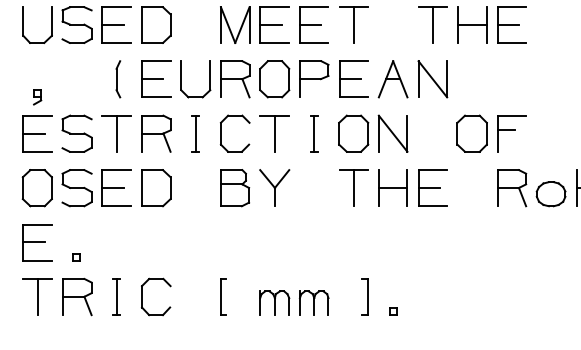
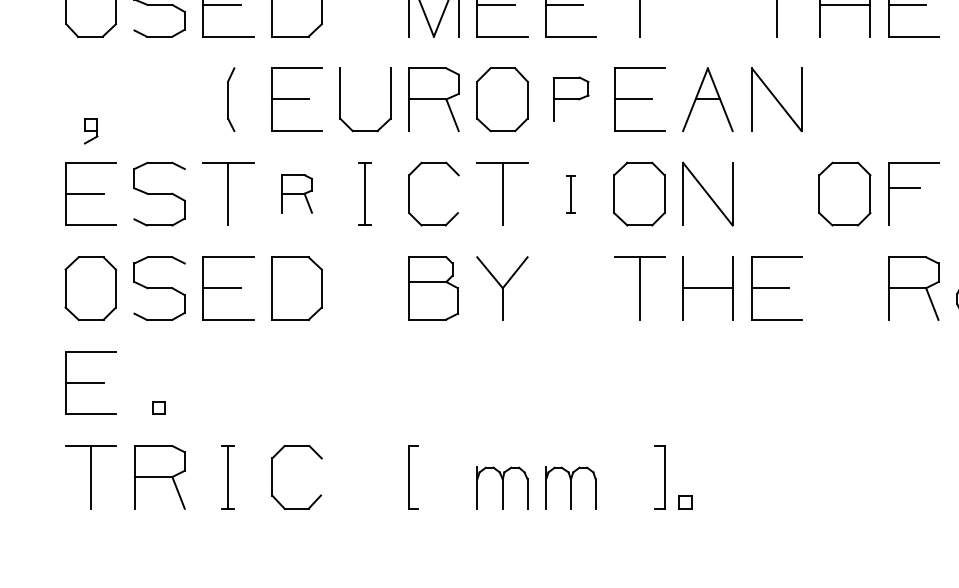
part: (314, 78) -> (571, 98), size x0.7
part: (156, 133) -> (297, 193), size x0.6
part: (314, 133) -> (571, 193), size x0.6
part: (393, 311) -> (685, 502), moved

